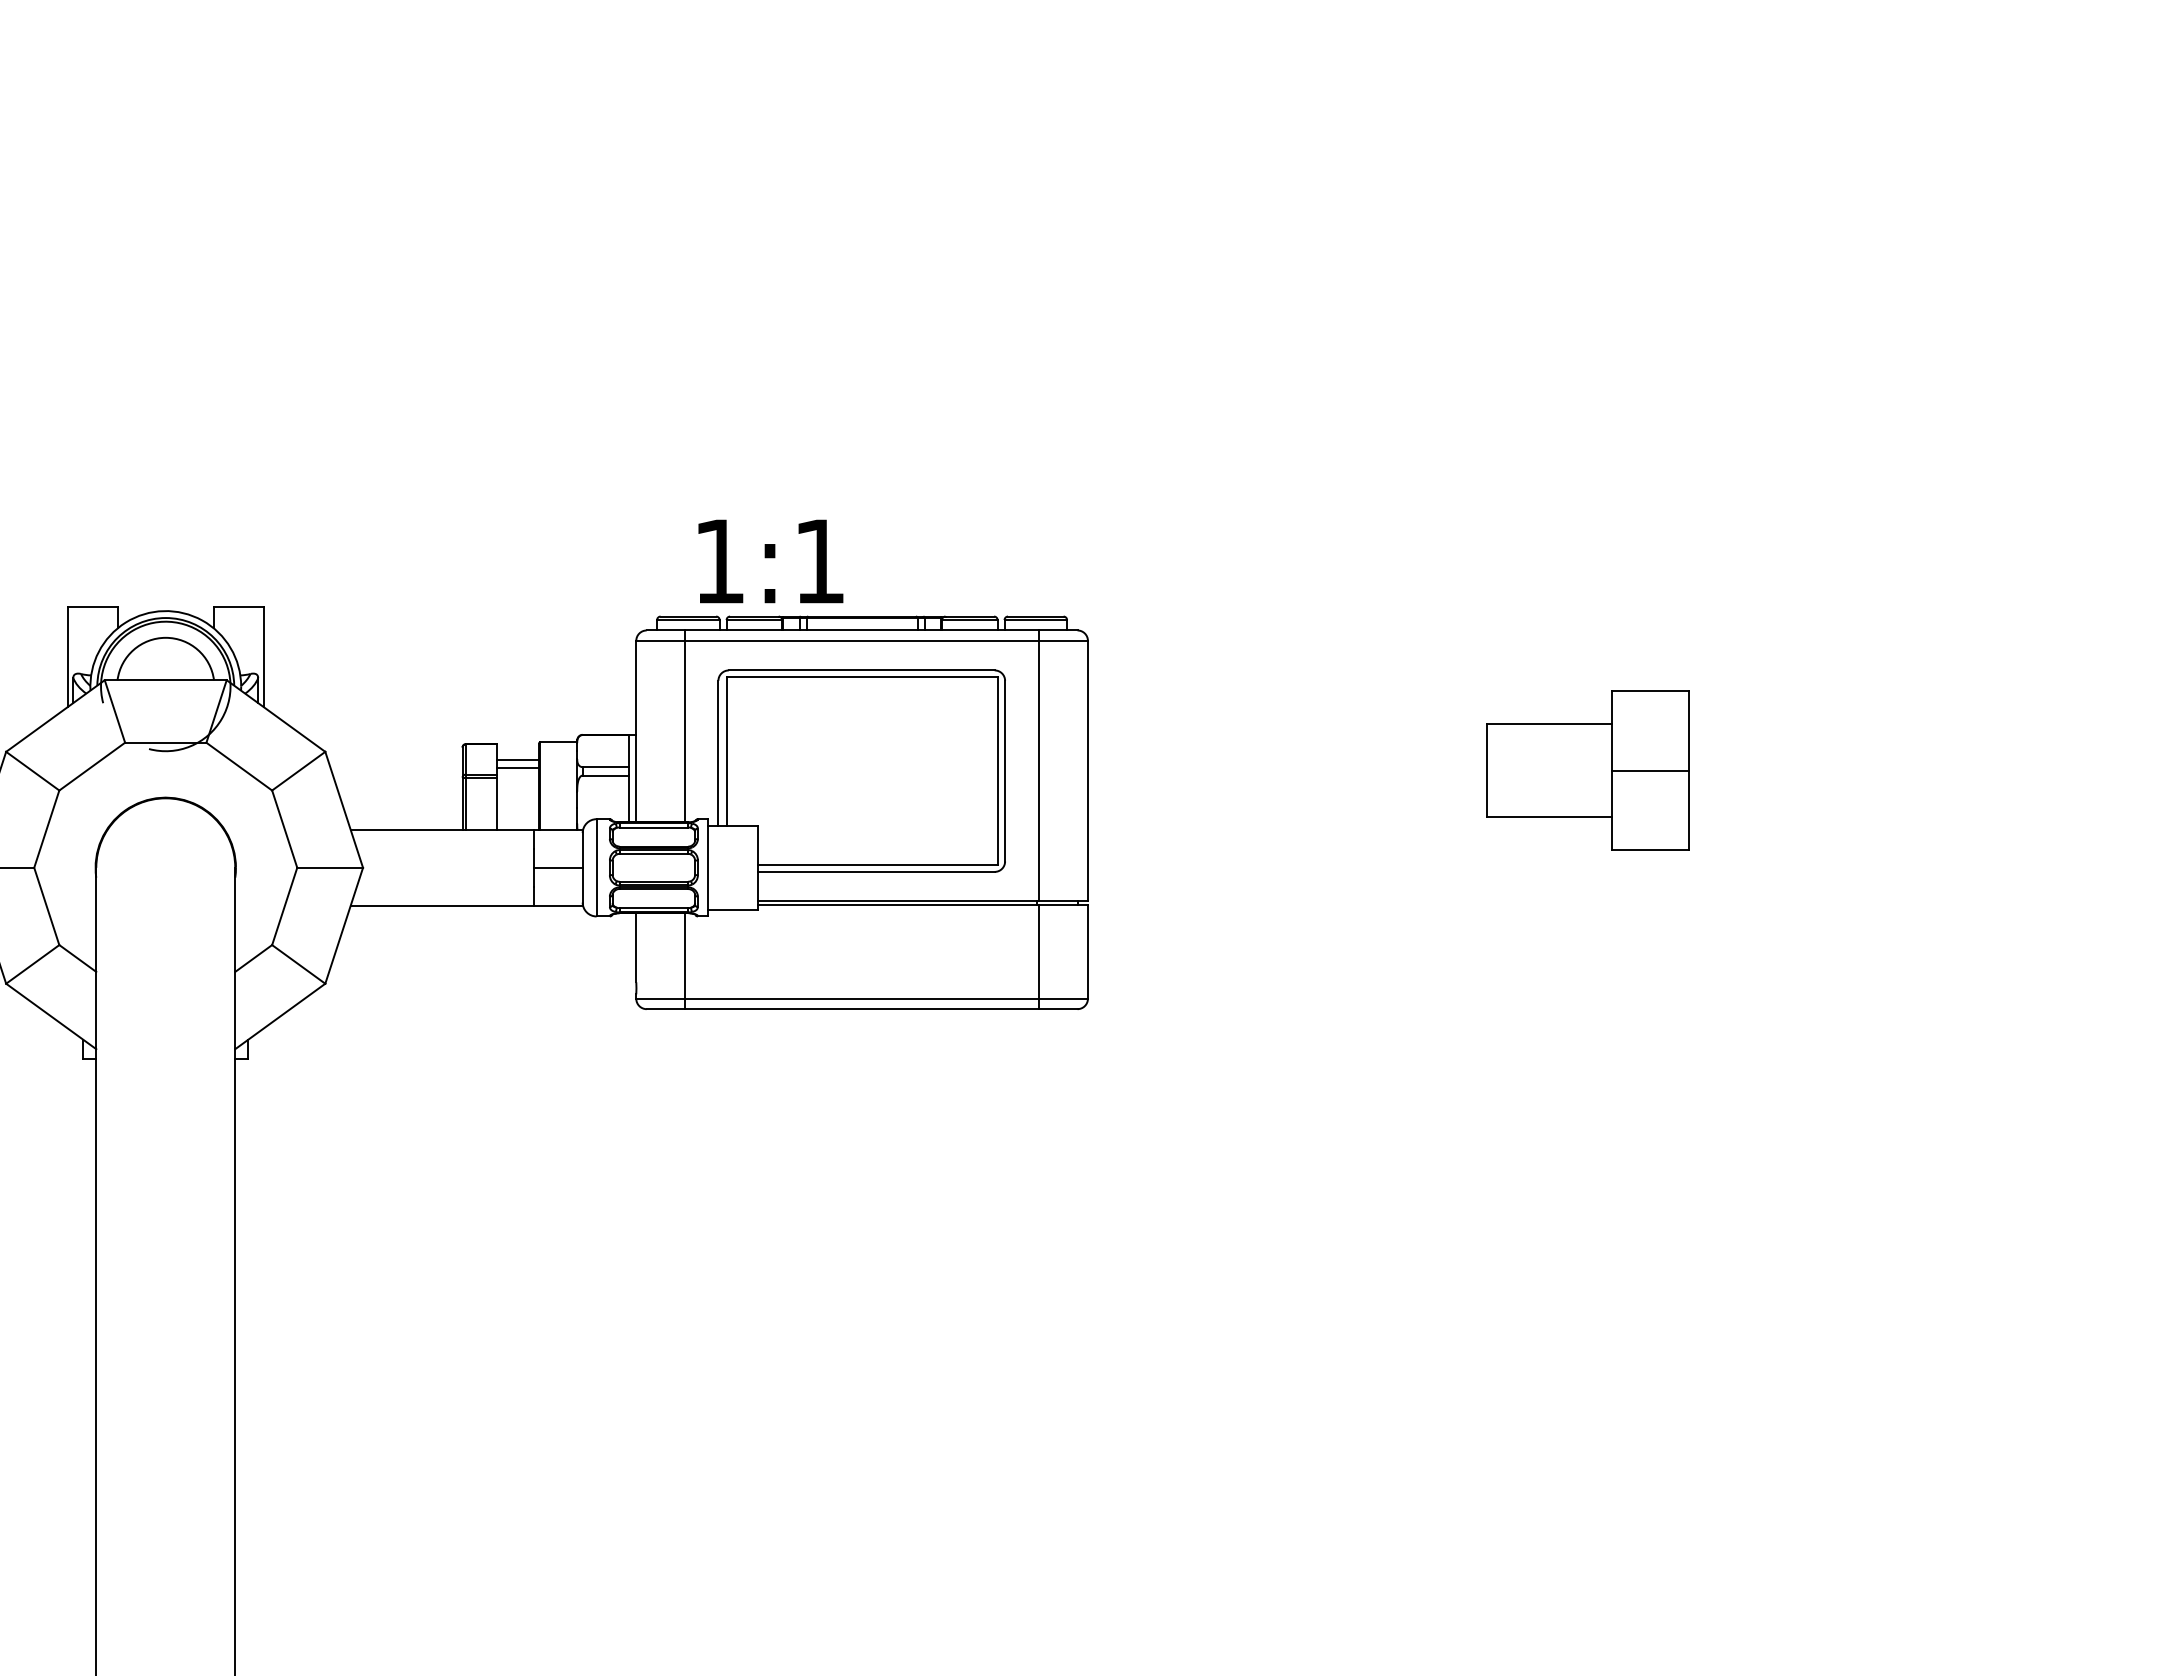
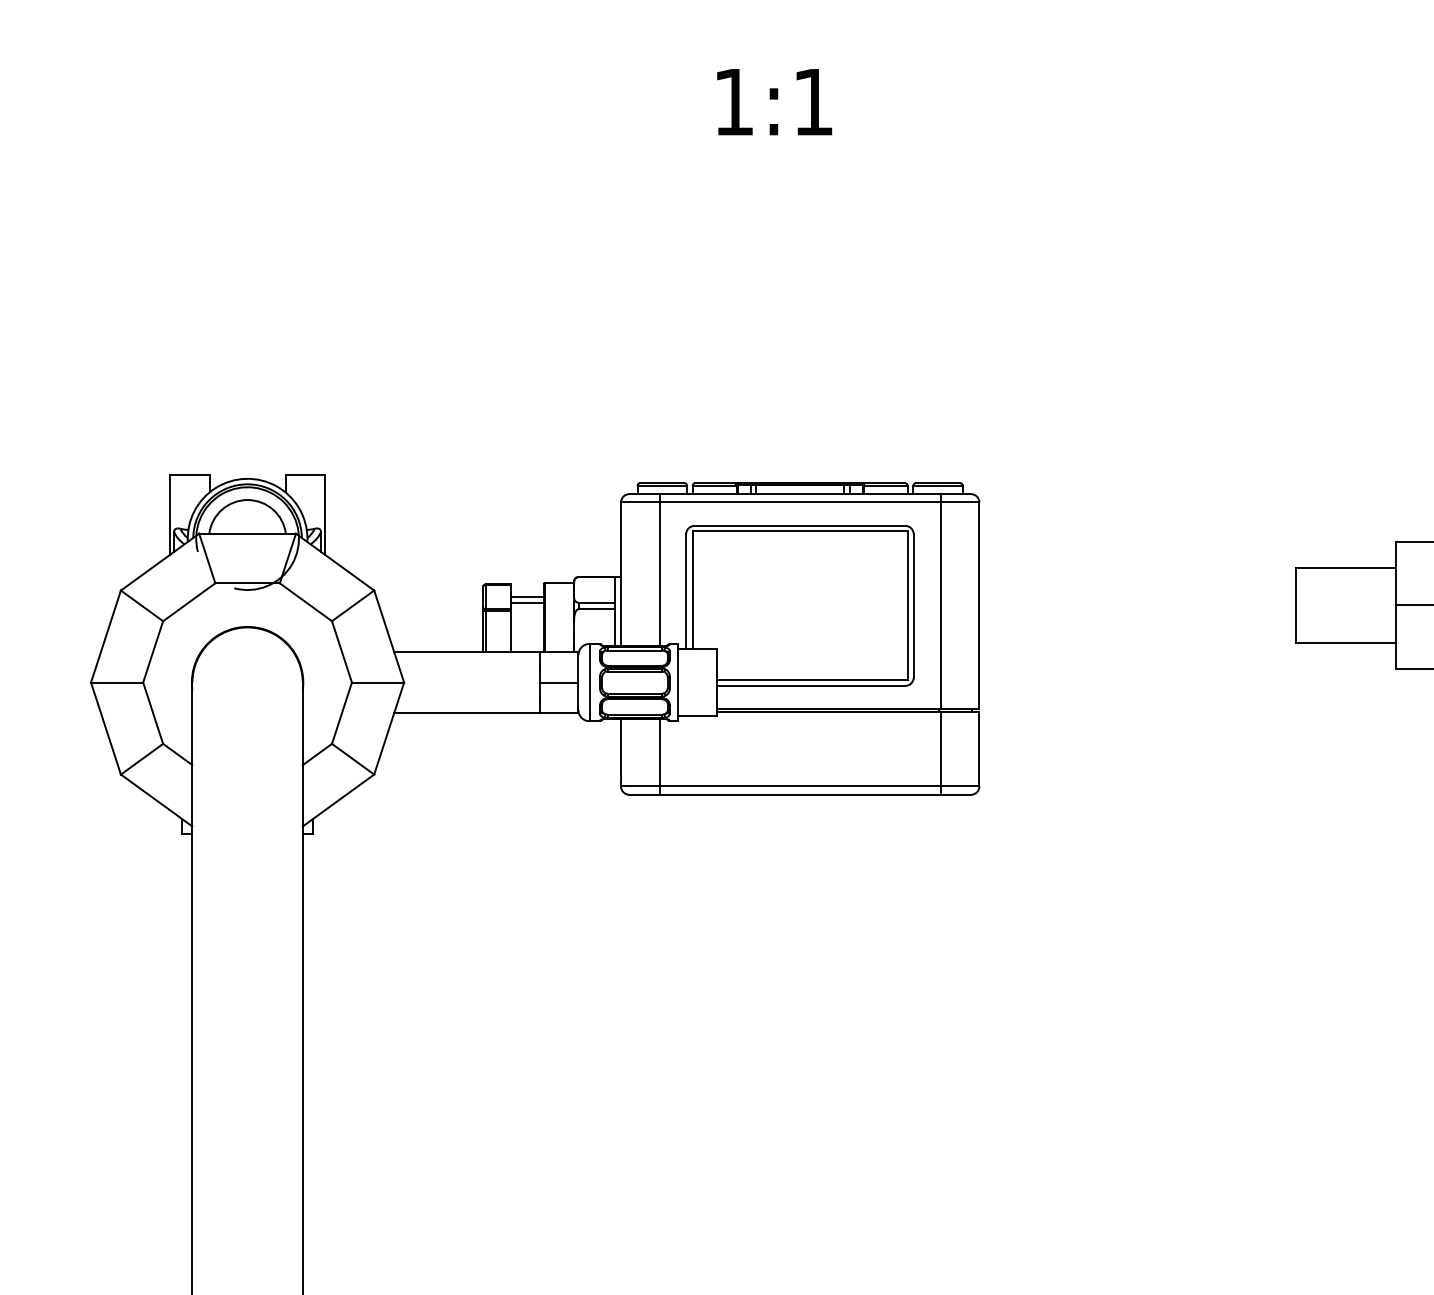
text: (770, 561) -> (774, 102), moved

